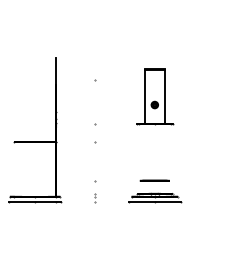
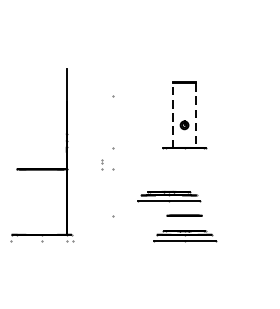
line: (144, 96) -> (172, 115), solid -> dashed
line: (164, 97) -> (196, 116), solid -> dashed
part: (142, 164) -> (169, 196), added
part: (95, 198) -> (103, 165), moved
line: (35, 201) -> (42, 240), removed

